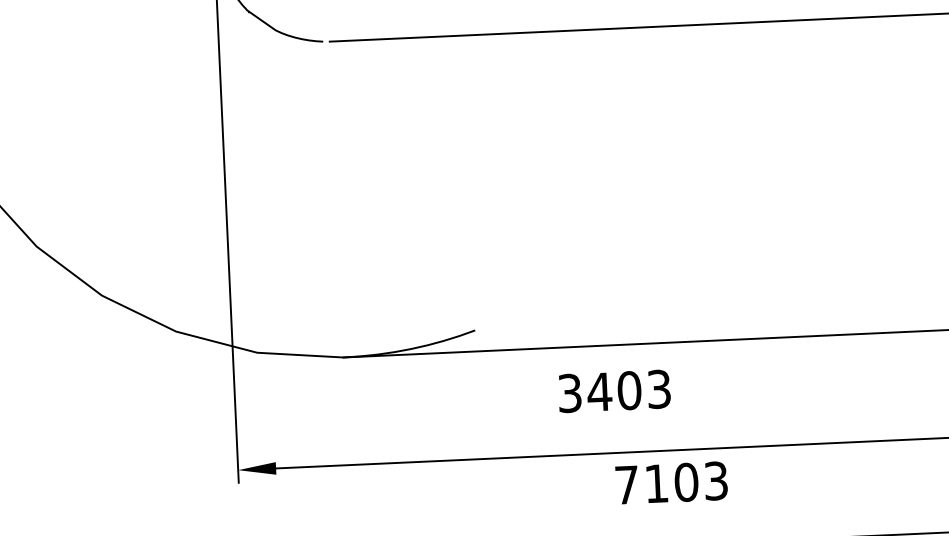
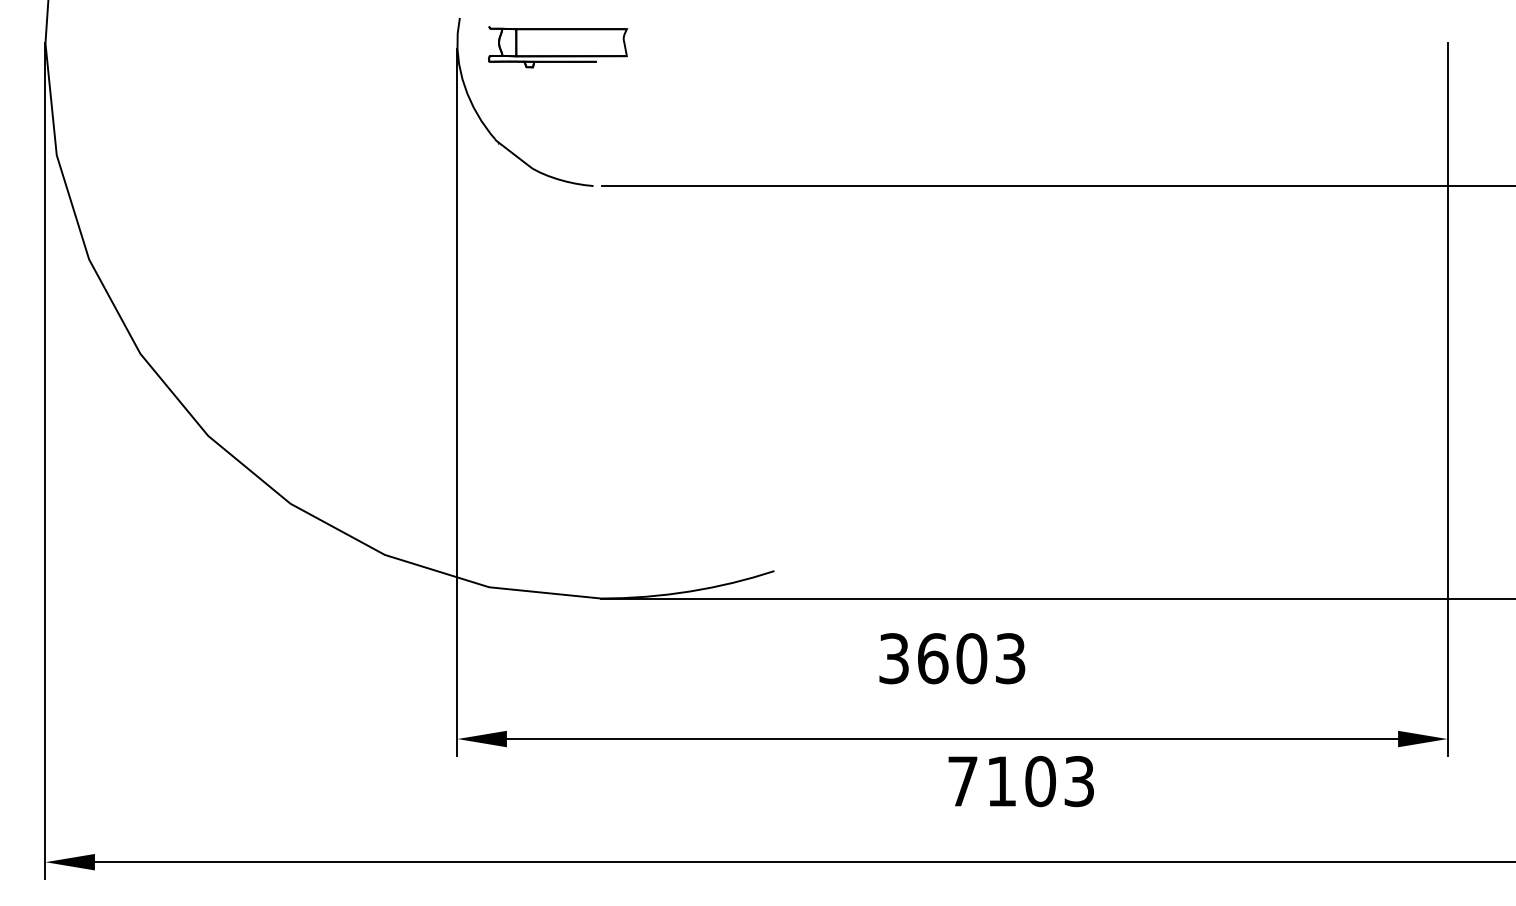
text: (599, 391) -> (932, 658), 3403 -> 3603

